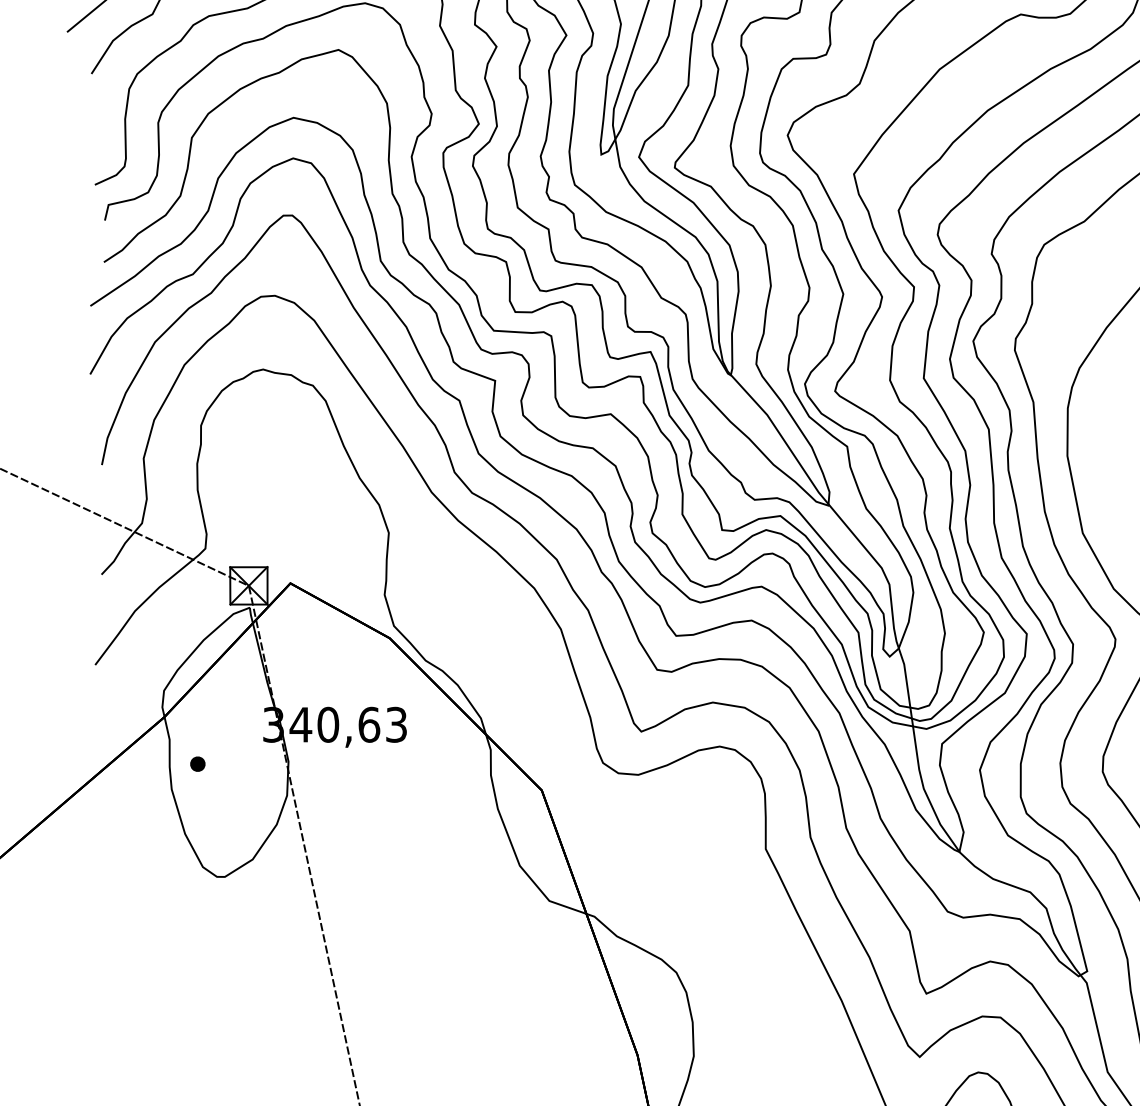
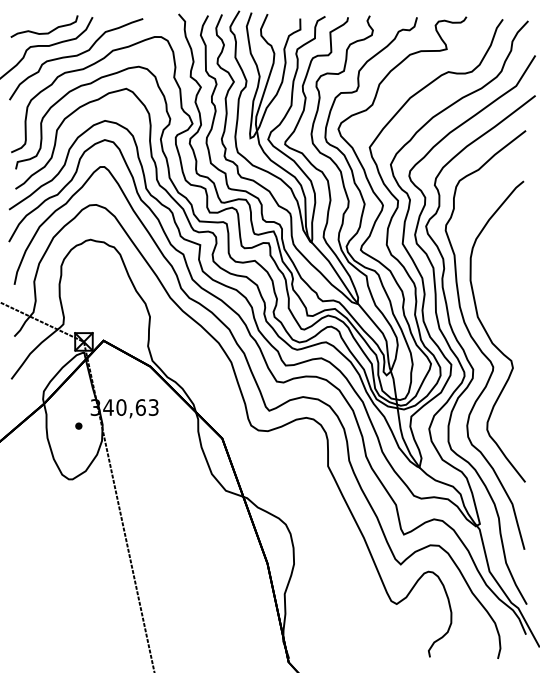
part: (197, 762) -> (78, 425), moved

